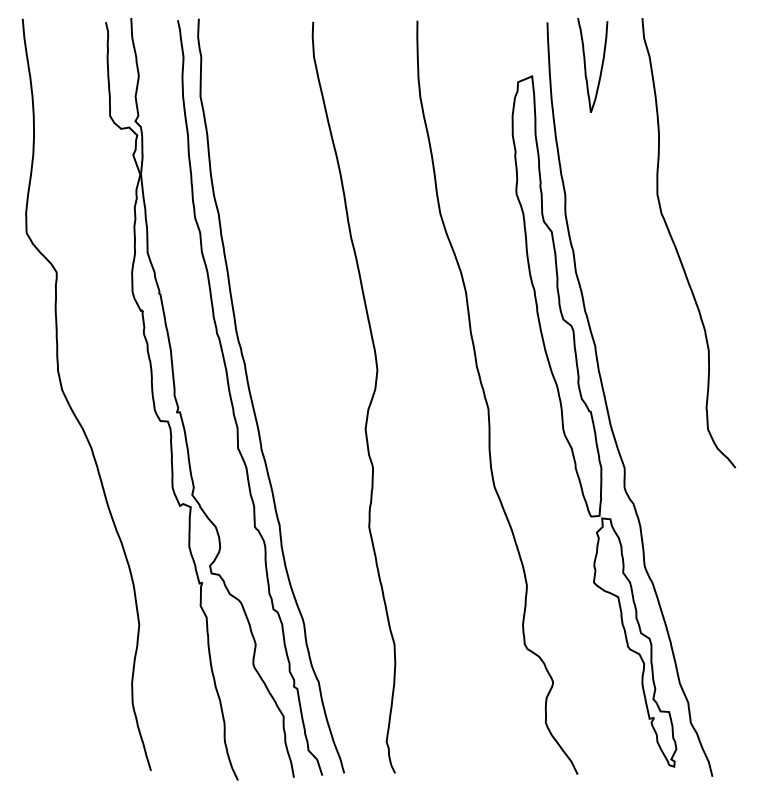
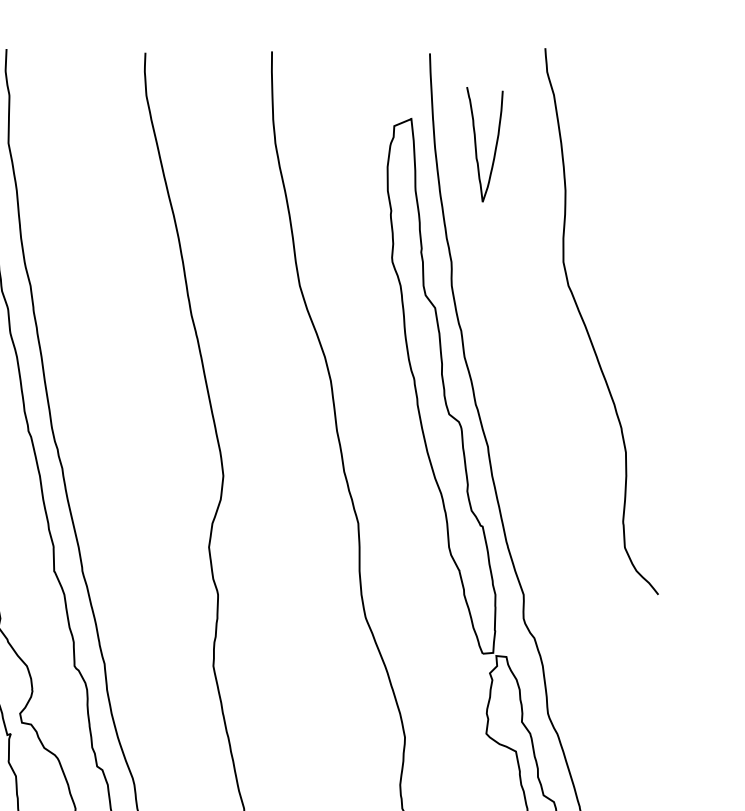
curve: (586, 68) -> (477, 148), moved

